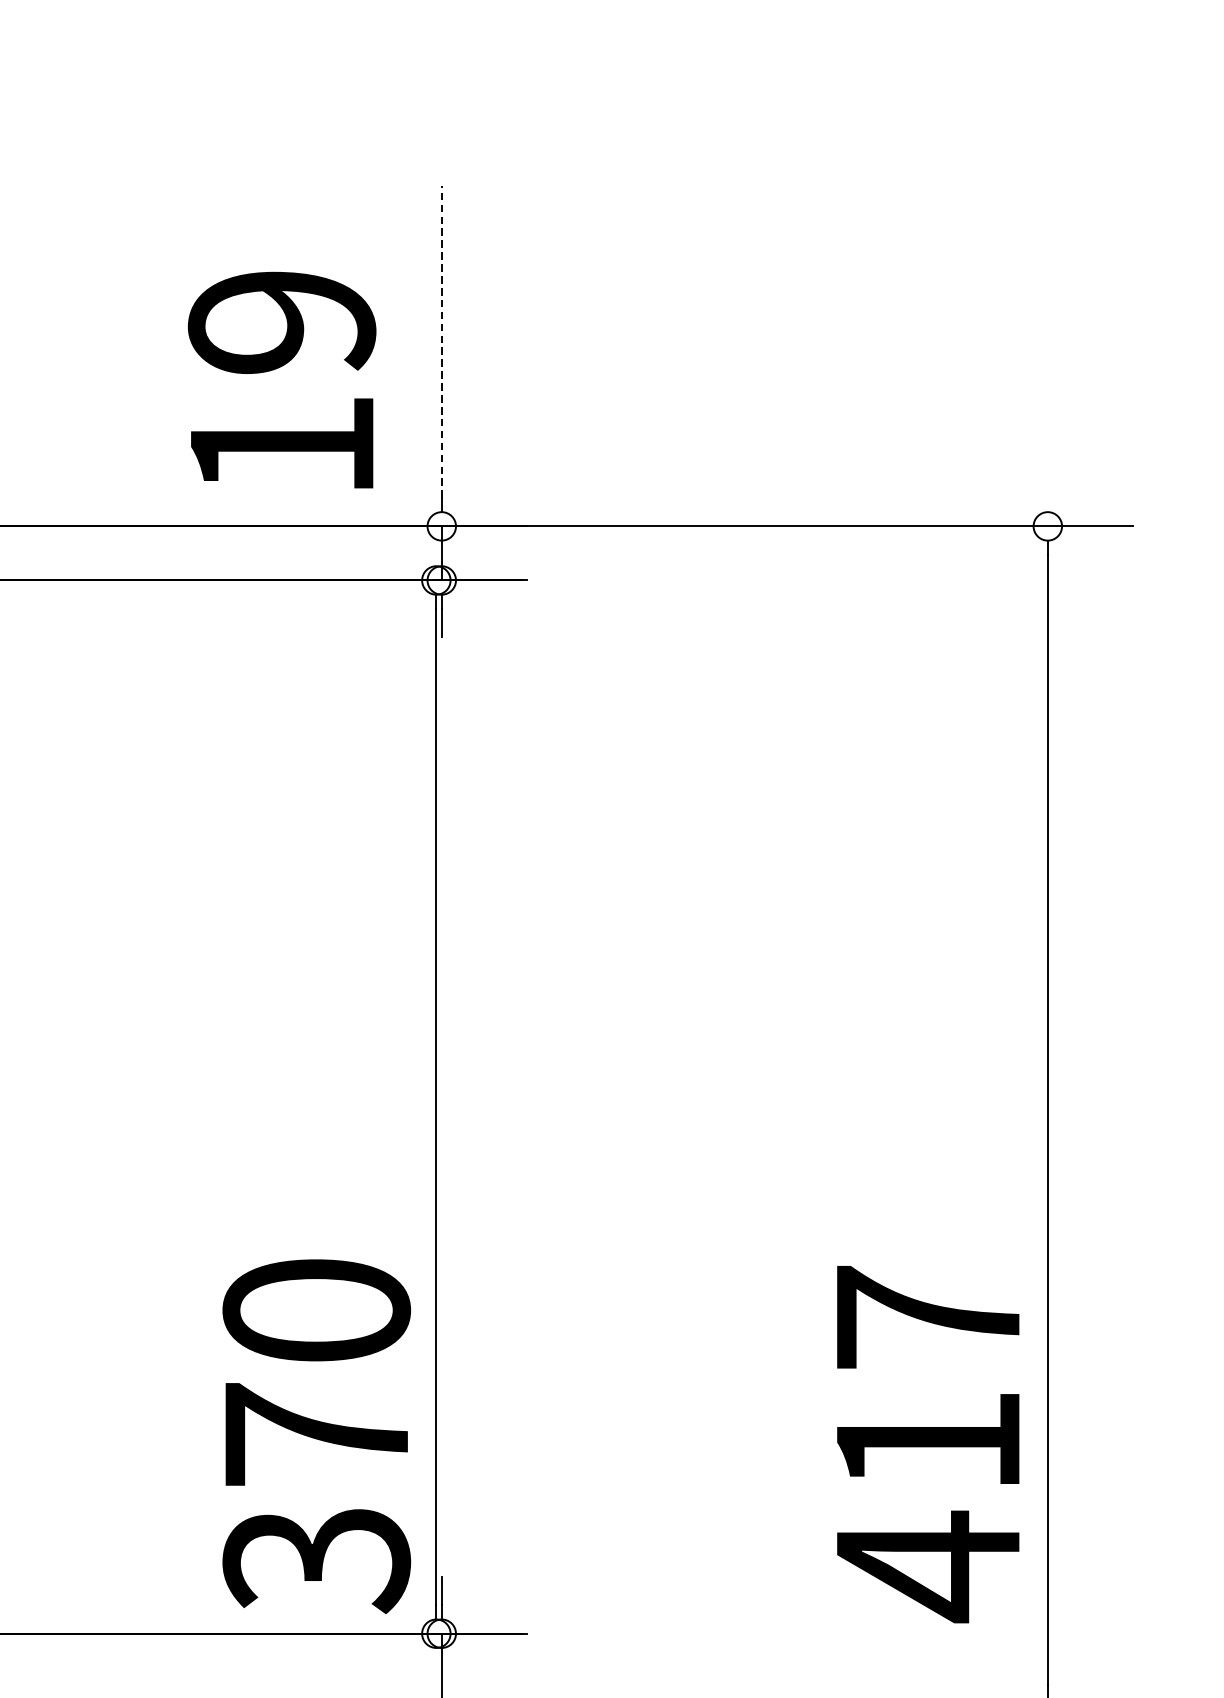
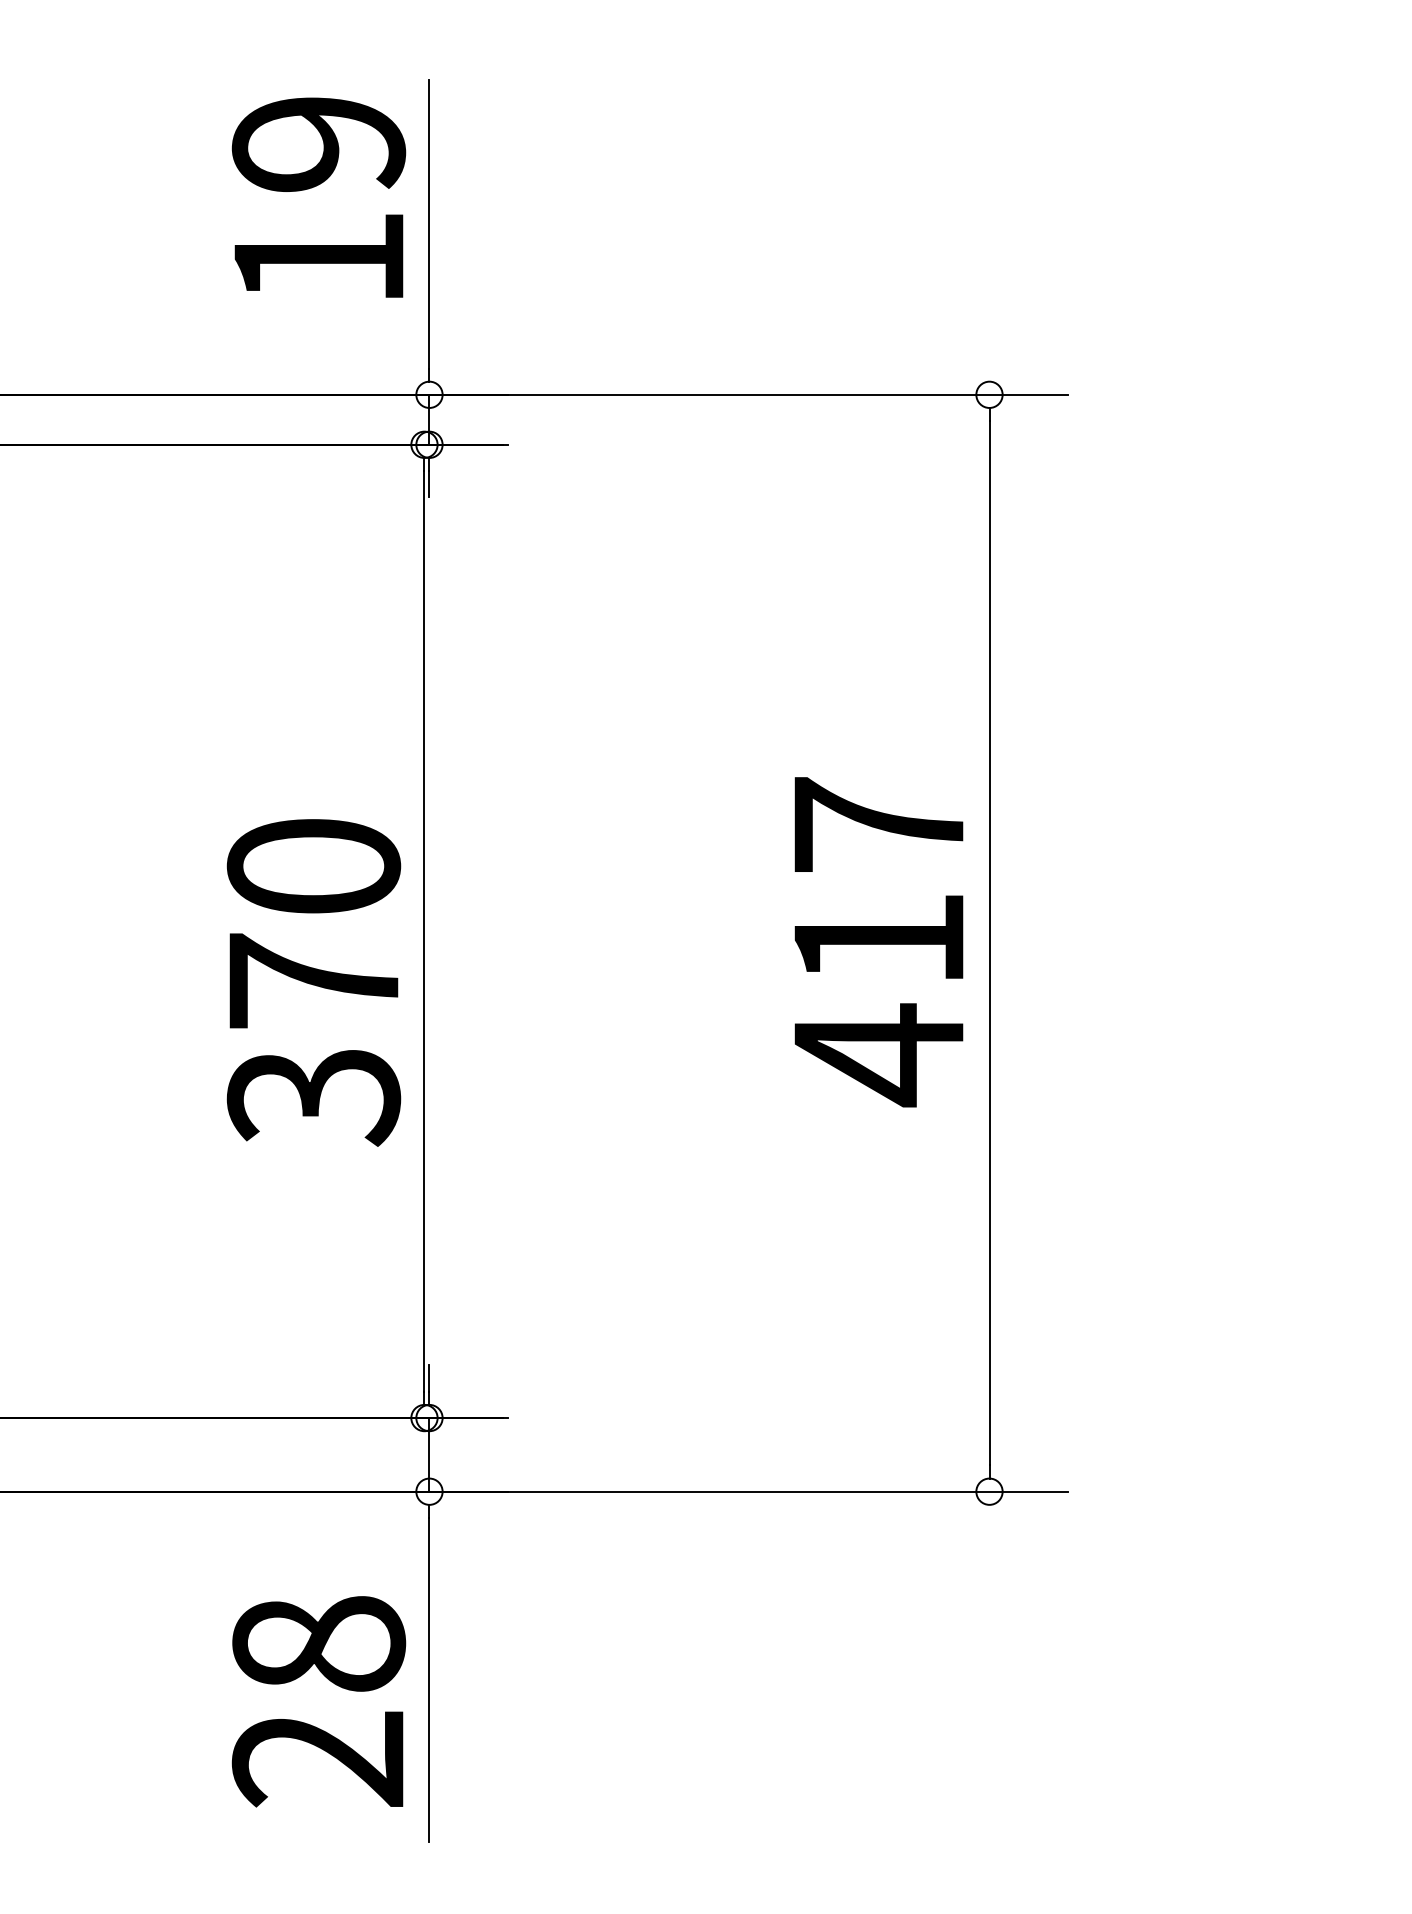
line: (441, 342) -> (429, 224), dashed -> solid
text: (281, 379) -> (318, 197), moved
text: (316, 1436) -> (313, 982), moved
text: (927, 1444) -> (878, 942), moved

